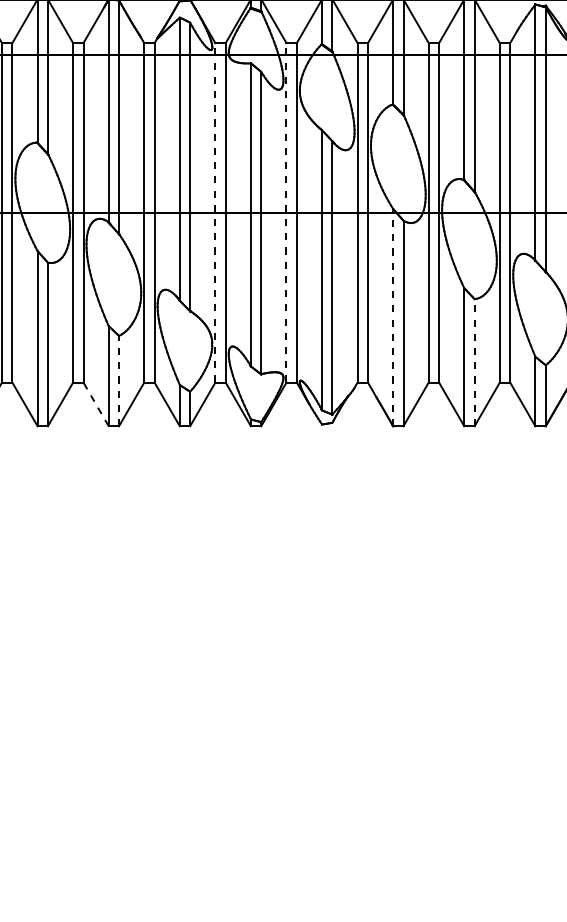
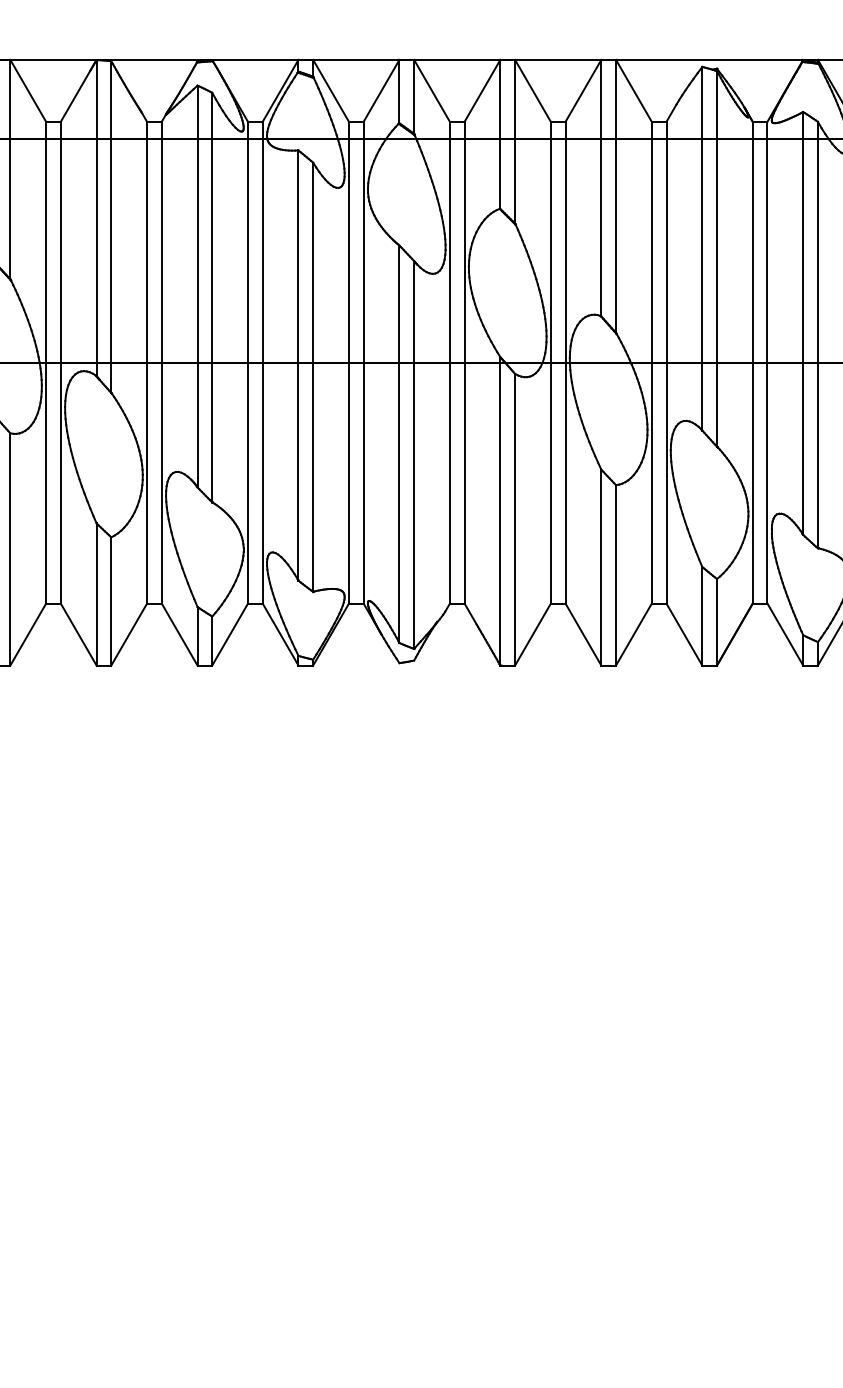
line: (215, 212) -> (248, 362), dashed -> solid
line: (286, 212) -> (348, 362), dashed -> solid
line: (393, 316) -> (500, 510), dashed -> solid
line: (474, 362) -> (616, 574), dashed -> solid
line: (119, 380) -> (111, 600), dashed -> solid
line: (95, 404) -> (78, 634), dashed -> solid

